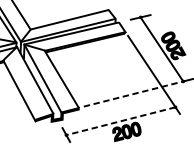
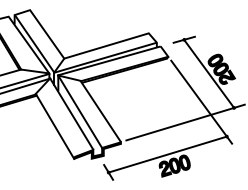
line: (133, 94) -> (180, 124), dashed -> solid
line: (120, 121) -> (167, 154), dashed -> solid

